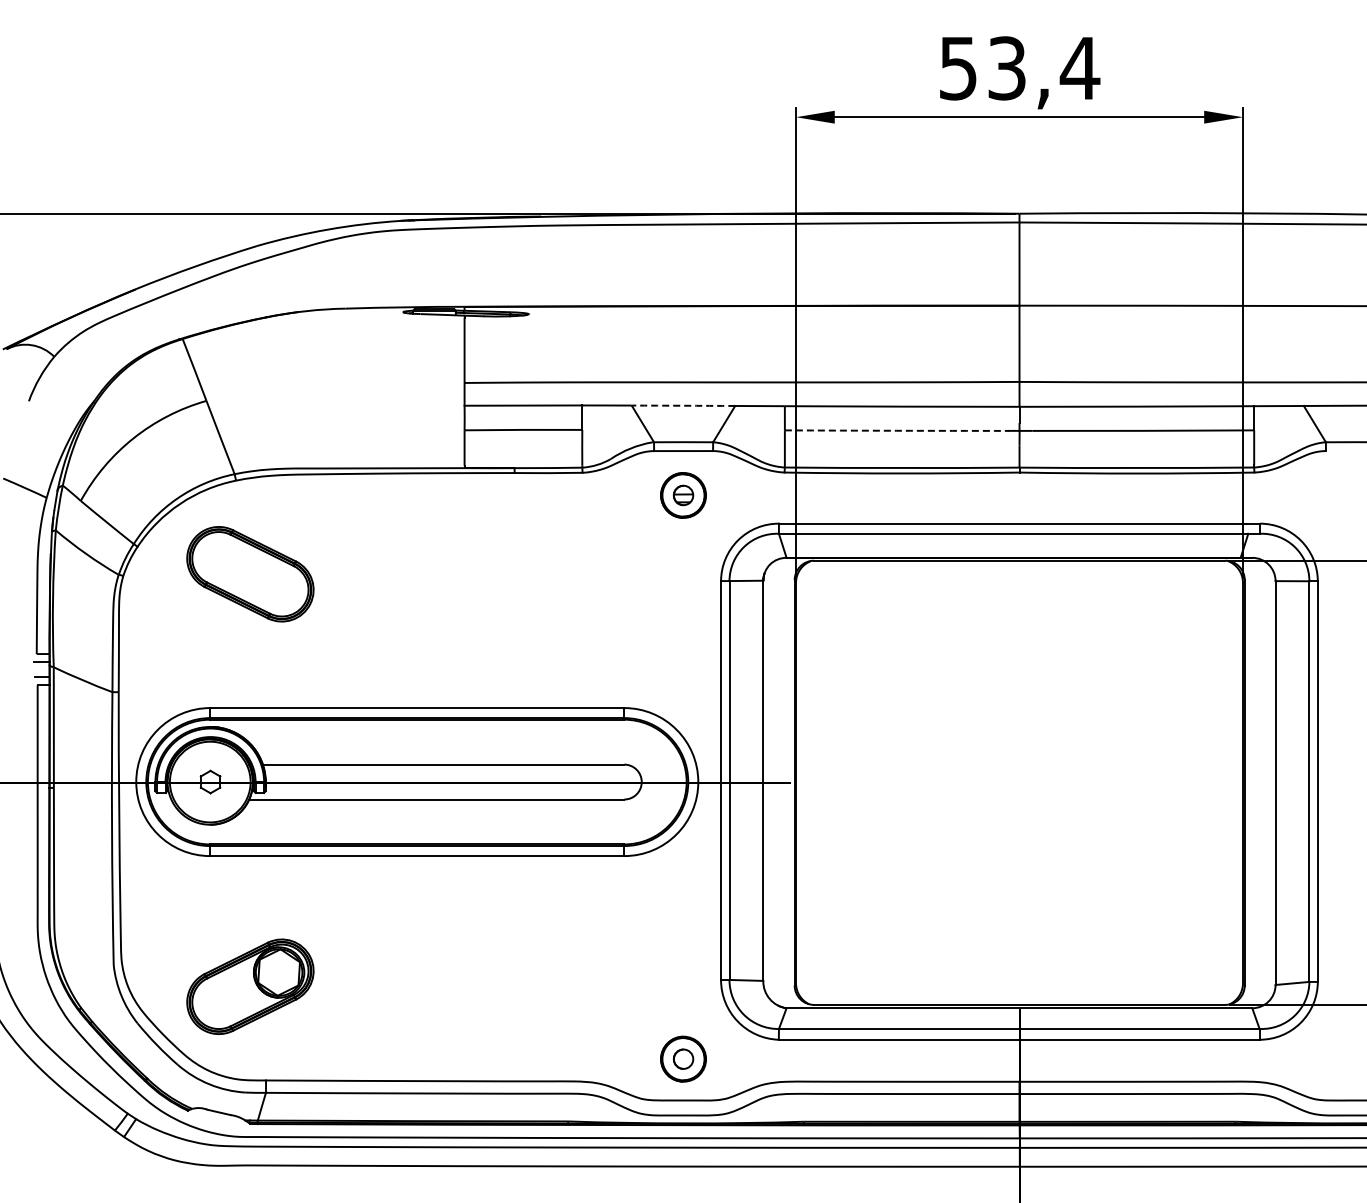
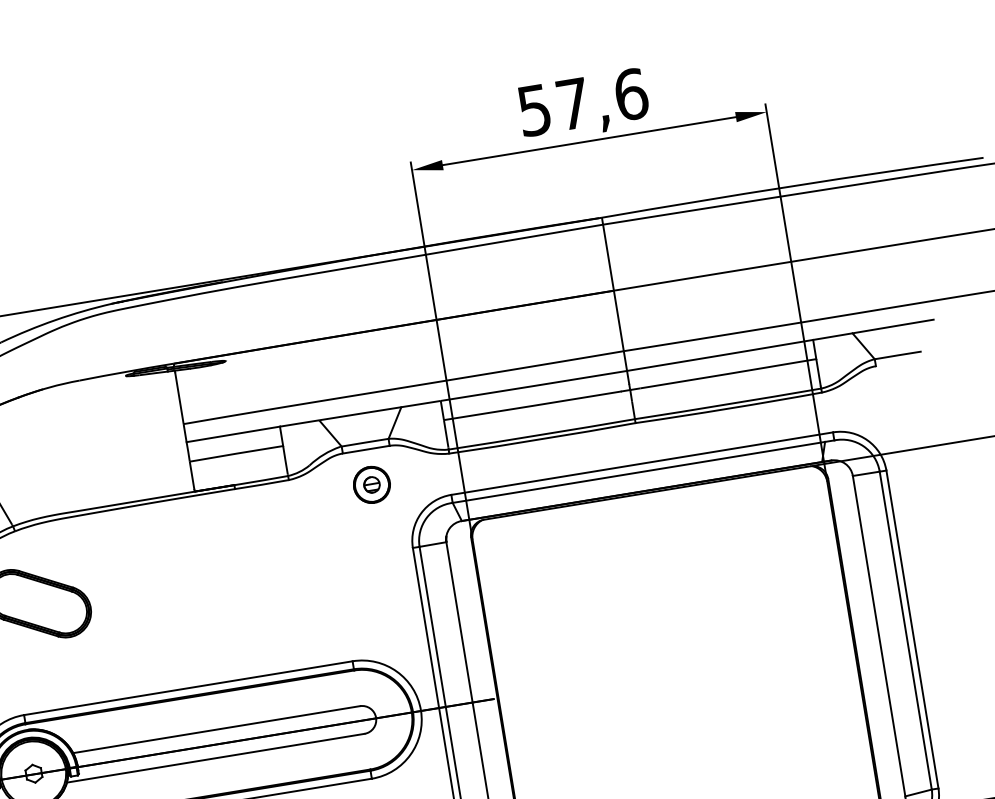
text: (1044, 68) -> (602, 99), 53,4 -> 57,6
arc: (683, 405) -> (360, 413), dashed -> solid
arc: (896, 430) -> (532, 405), dashed -> solid

